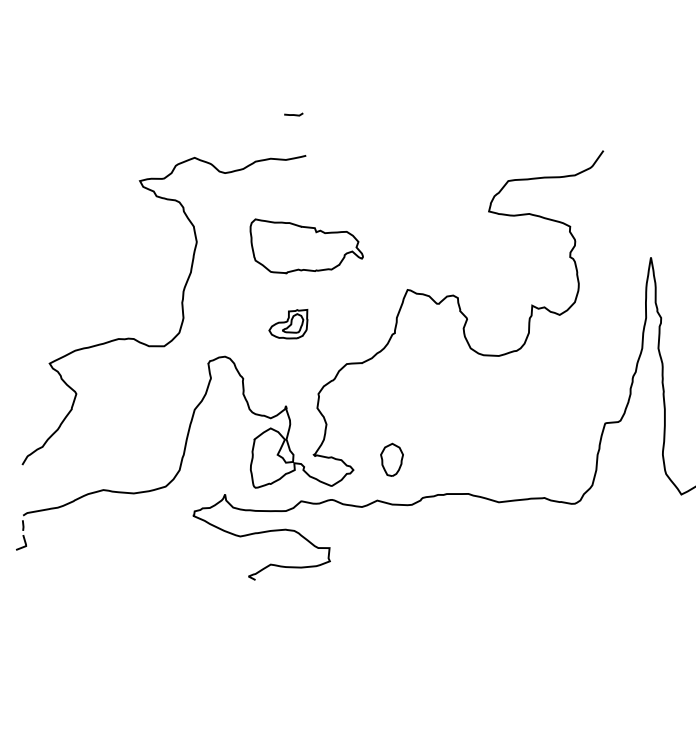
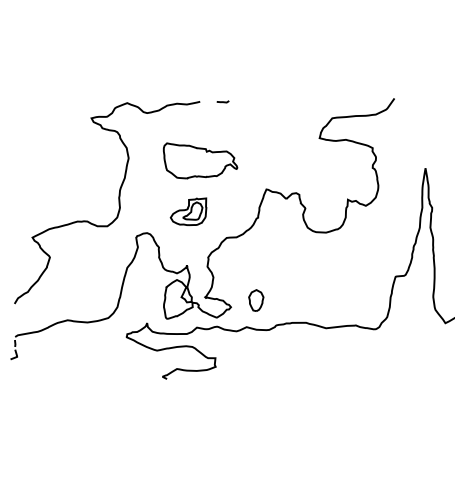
line: (292, 114) -> (222, 101), moved
part: (288, 323) -> (188, 211), size x1.43

